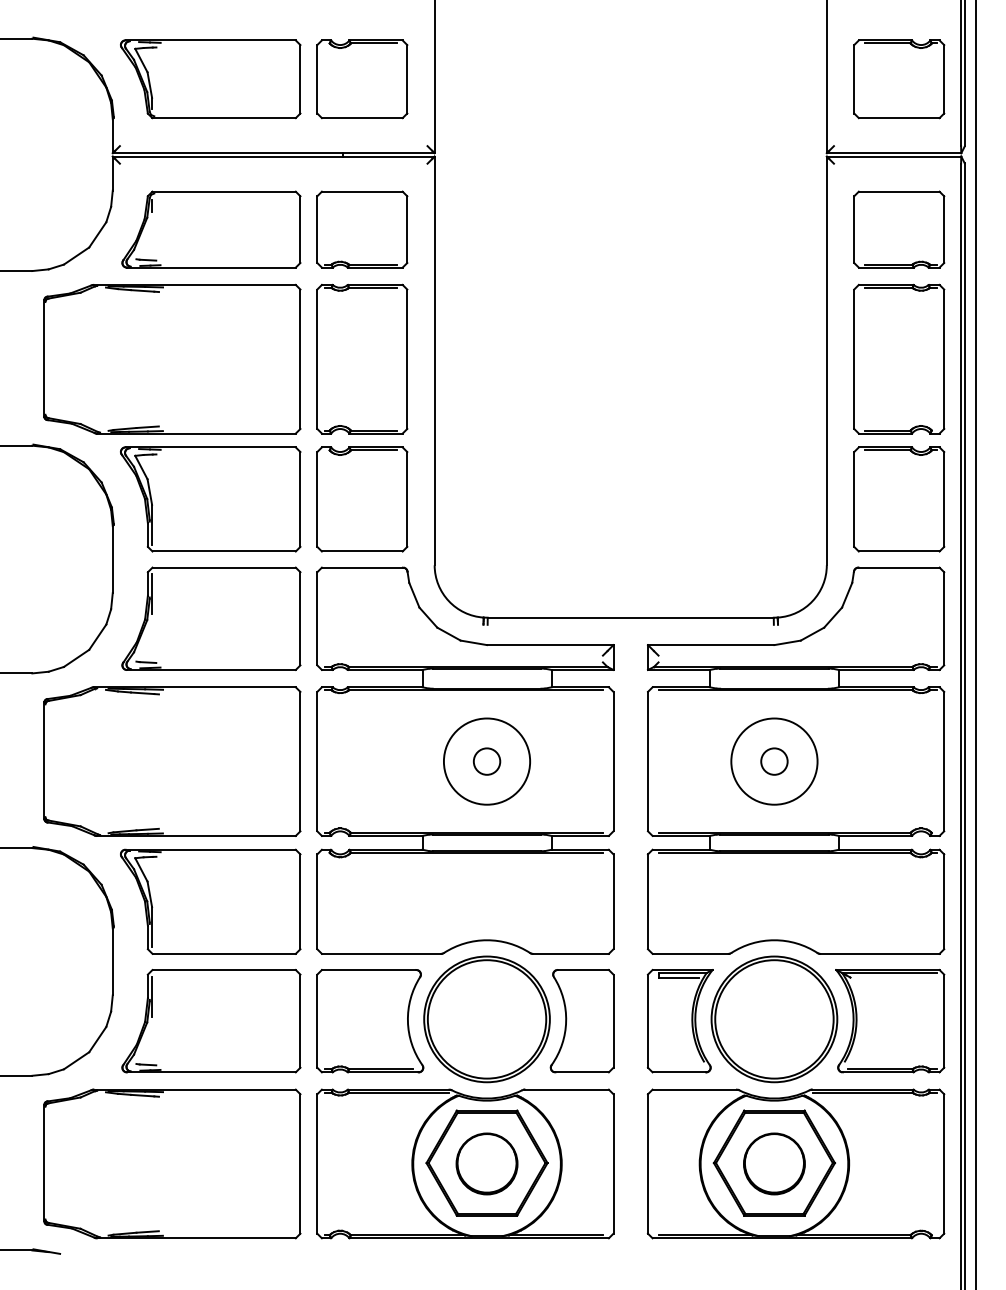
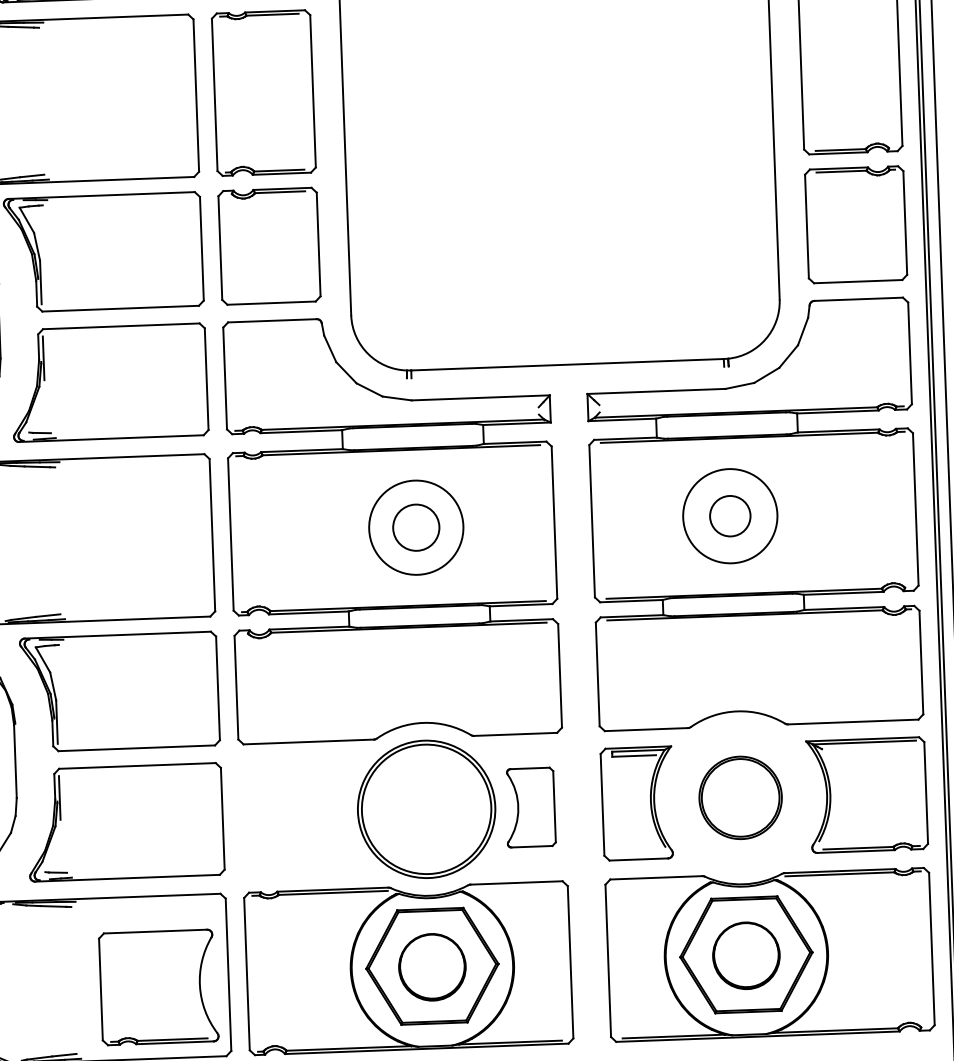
circle: (486, 761) -> (415, 527), size x1.6
circle: (774, 761) -> (730, 516), size x1.4
part: (774, 1019) -> (740, 797), size x0.6
part: (370, 1021) -> (159, 987), moved
part: (581, 1021) -> (529, 807), size x0.7

